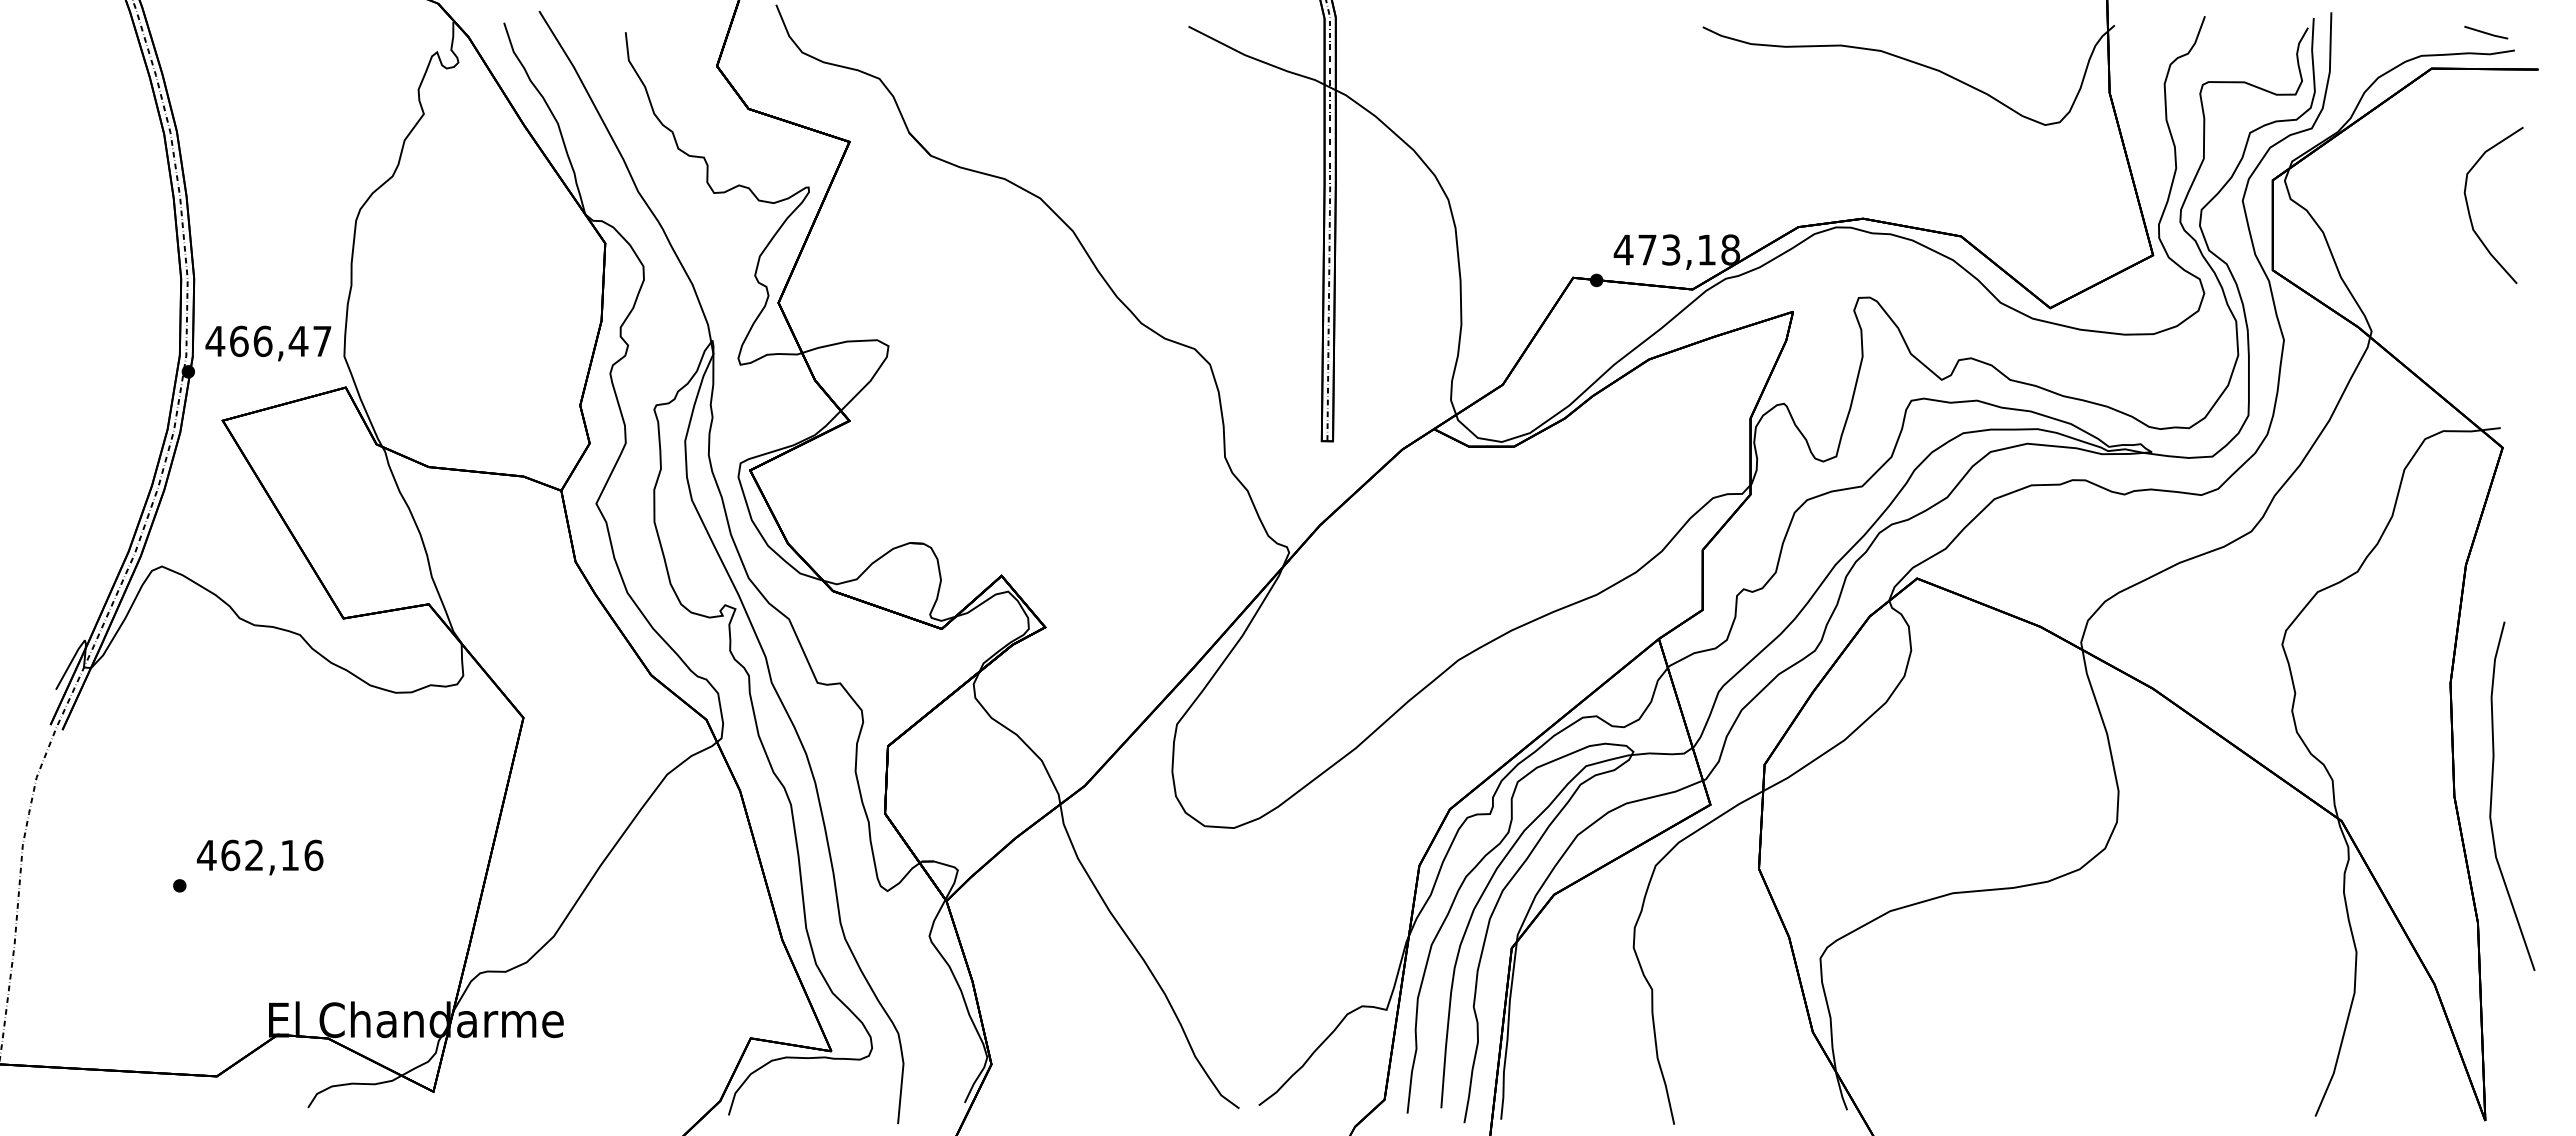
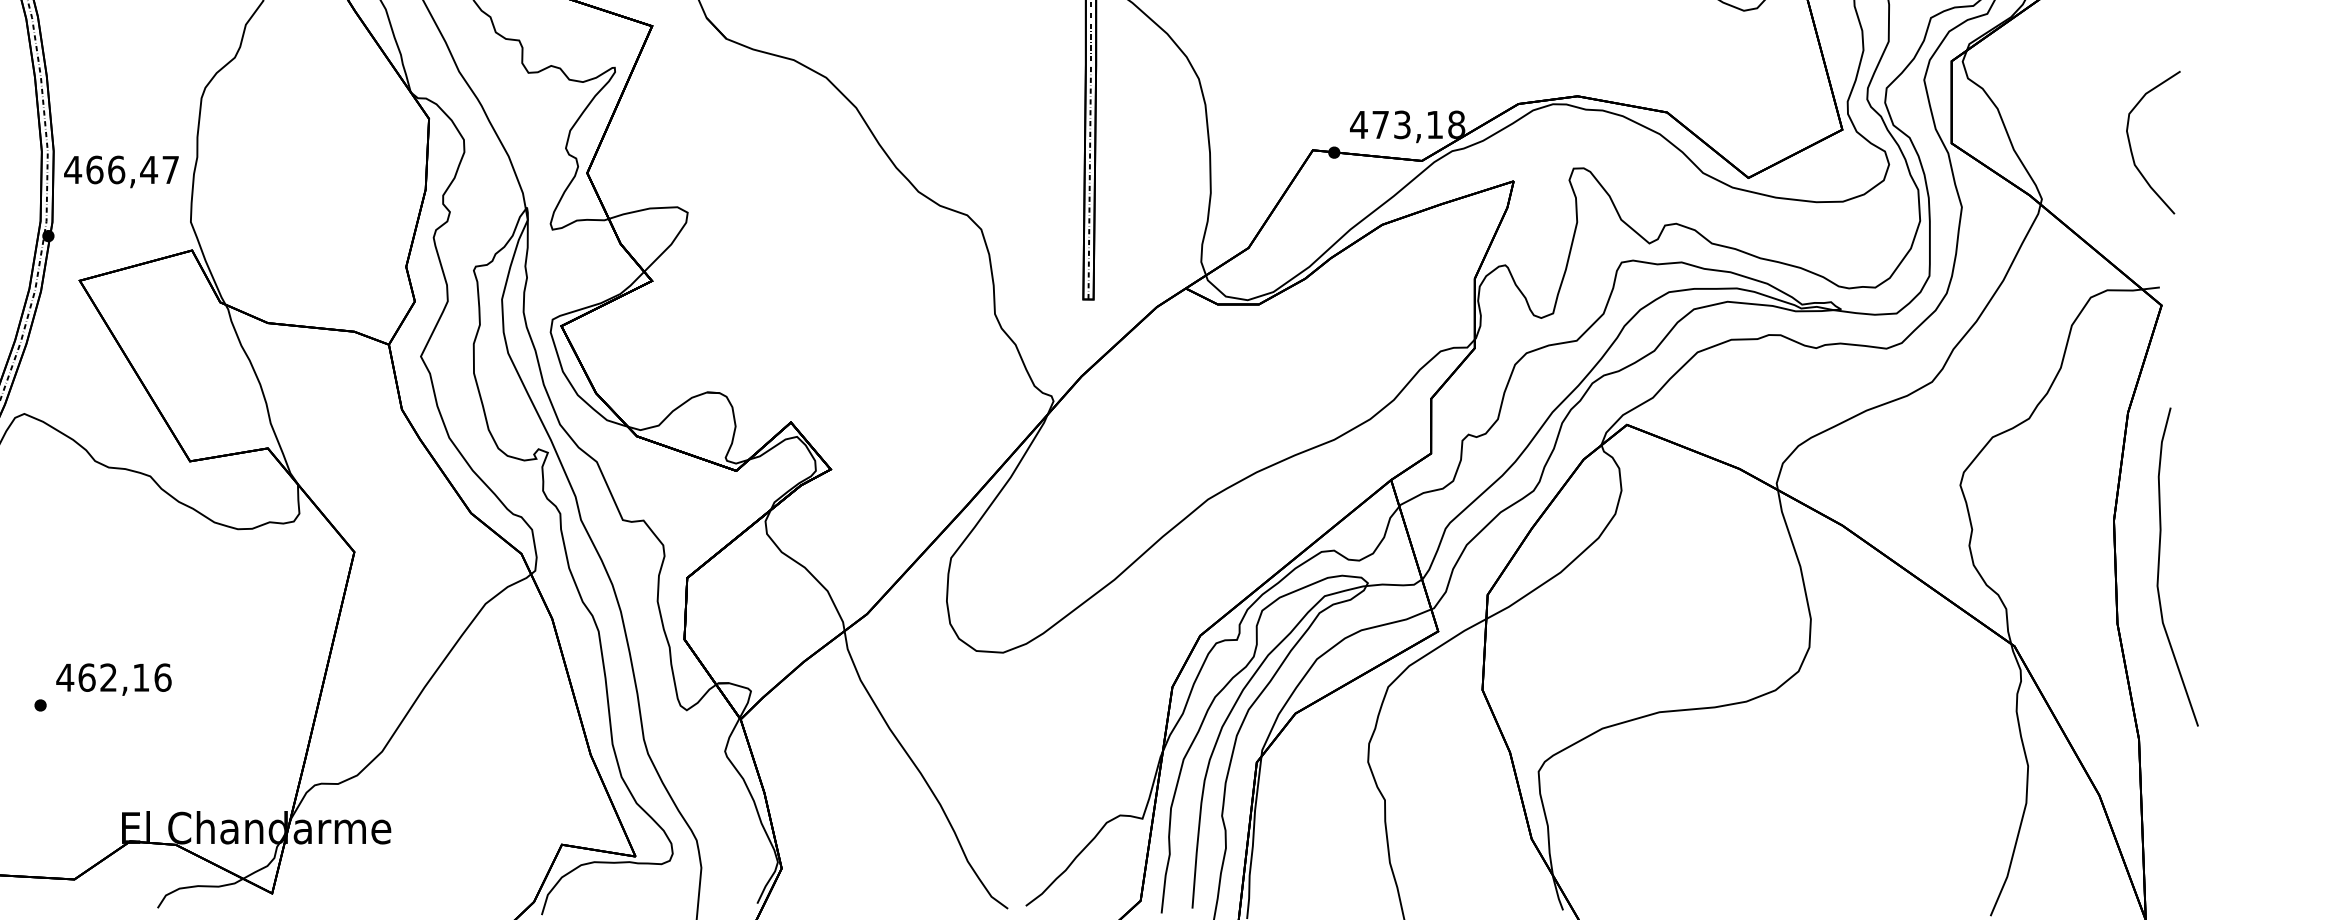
curve: (2469, 209) -> (2131, 146), moved
text: (268, 343) -> (121, 171), moved
curve: (2492, 795) -> (2159, 566), moved

